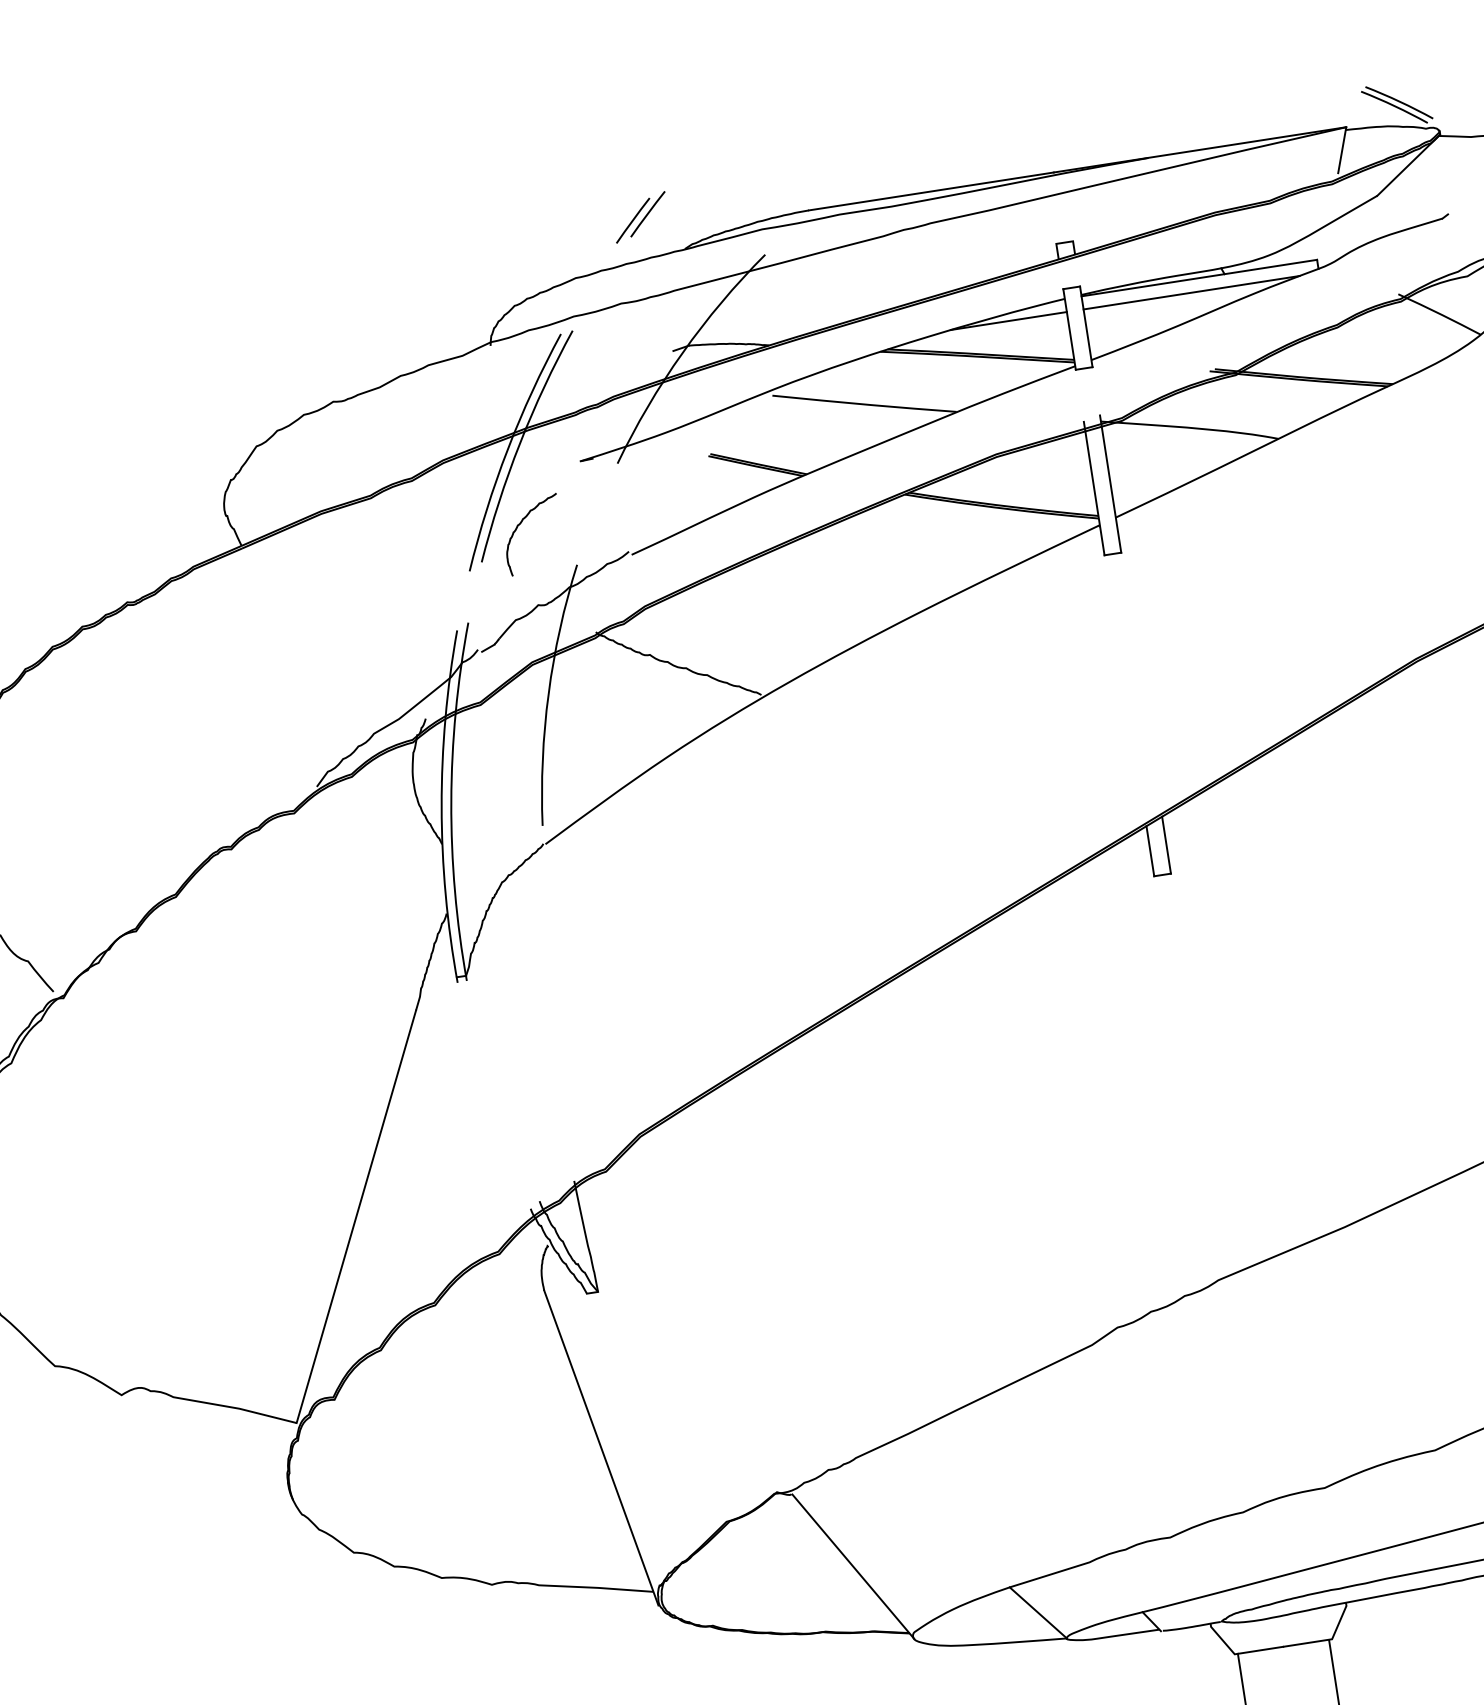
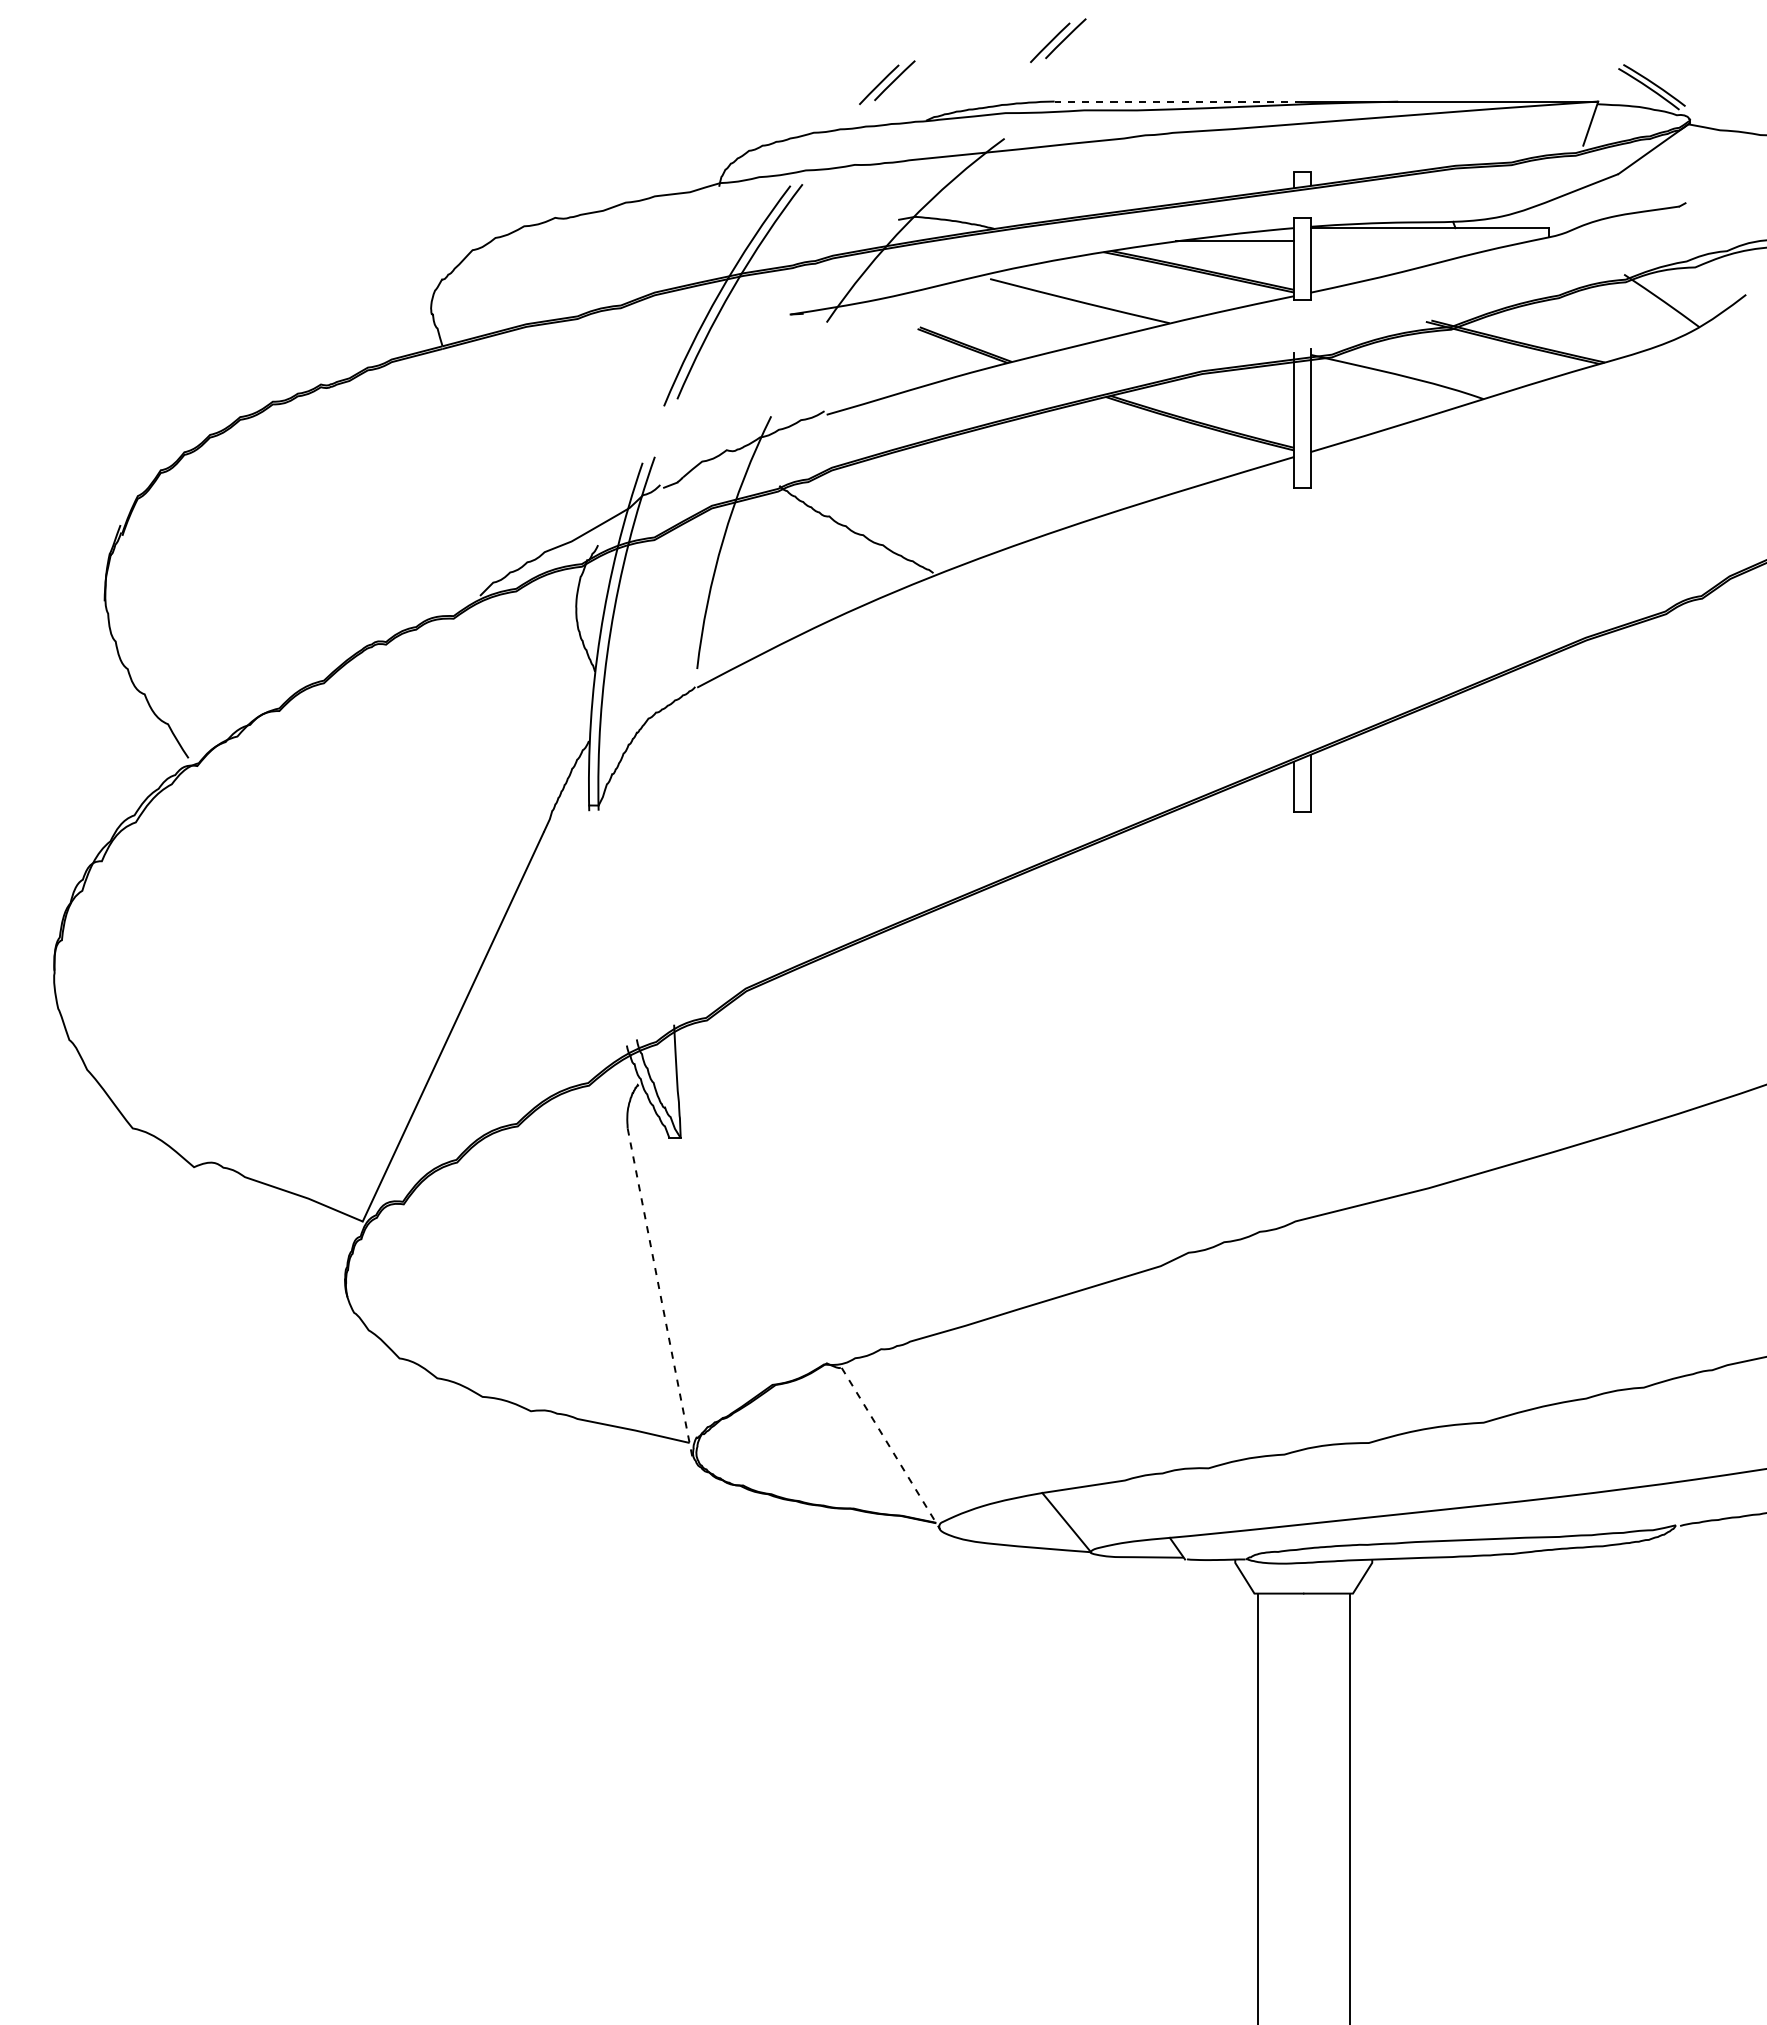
part: (803, 149) -> (1058, 40), added
line: (931, 191) -> (1178, 101), solid -> dashed
line: (1191, 292) -> (1419, 241), removed
curve: (521, 524) -> (722, 367), removed
line: (601, 1448) -> (660, 1293), solid -> dashed
line: (852, 1566) -> (890, 1448), solid -> dashed

